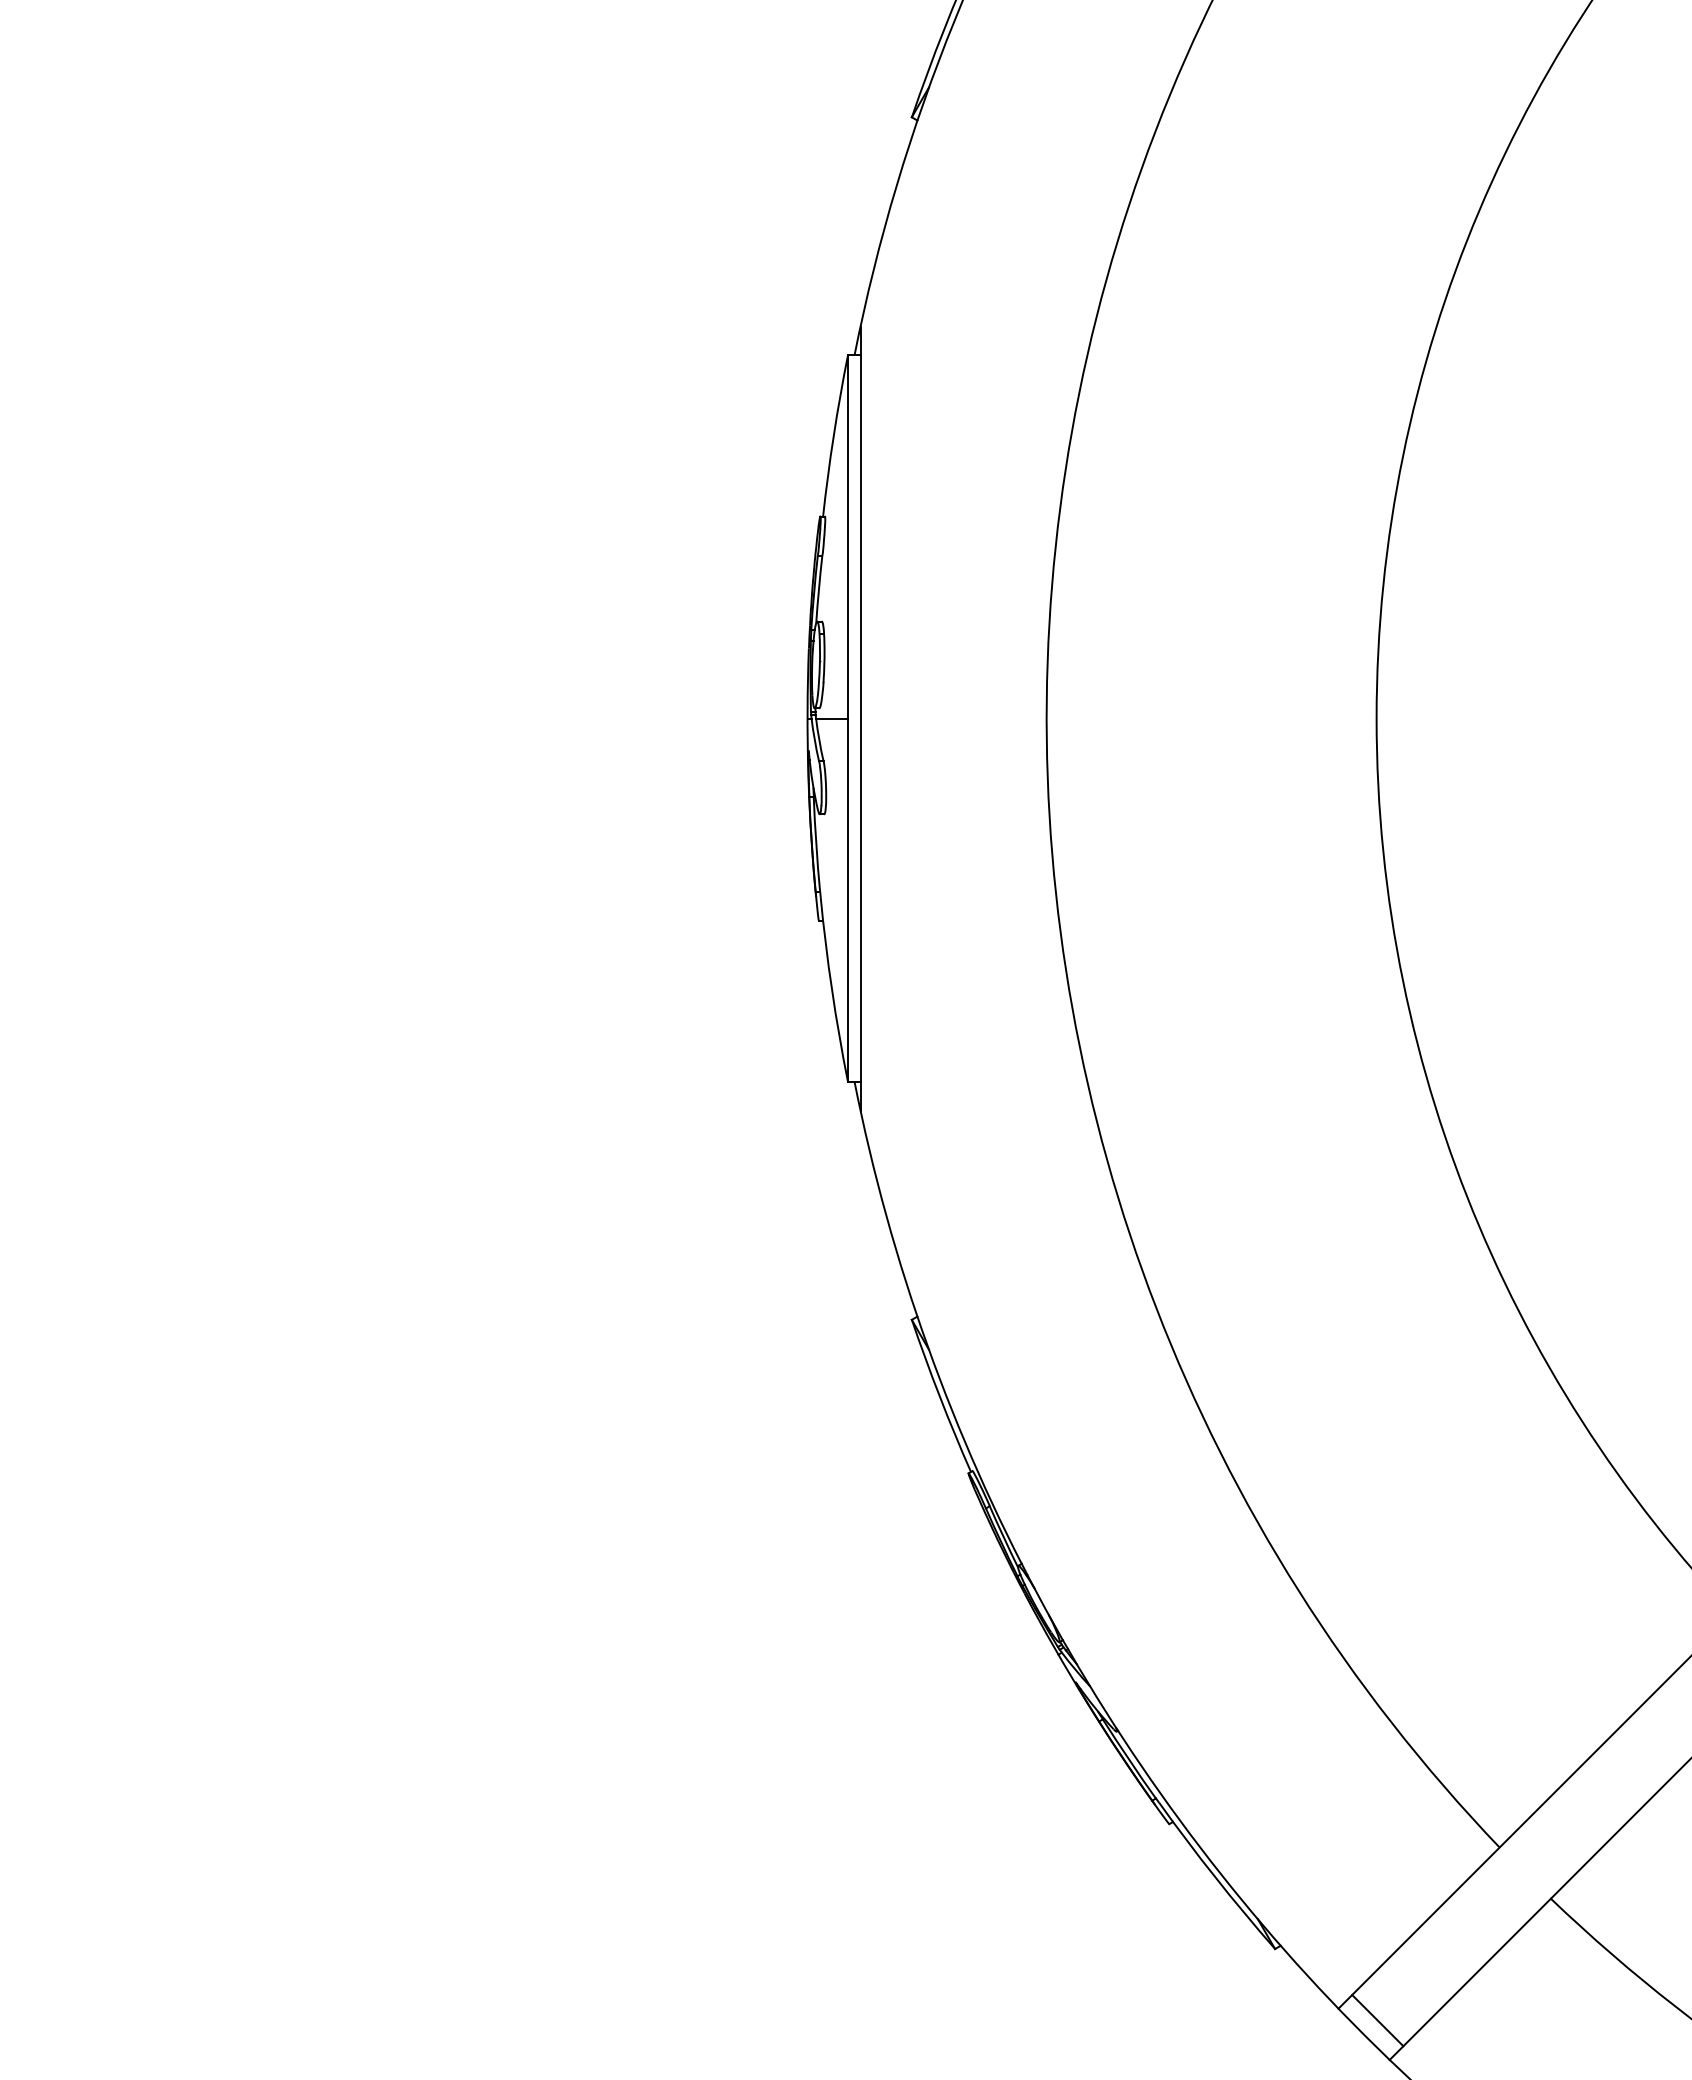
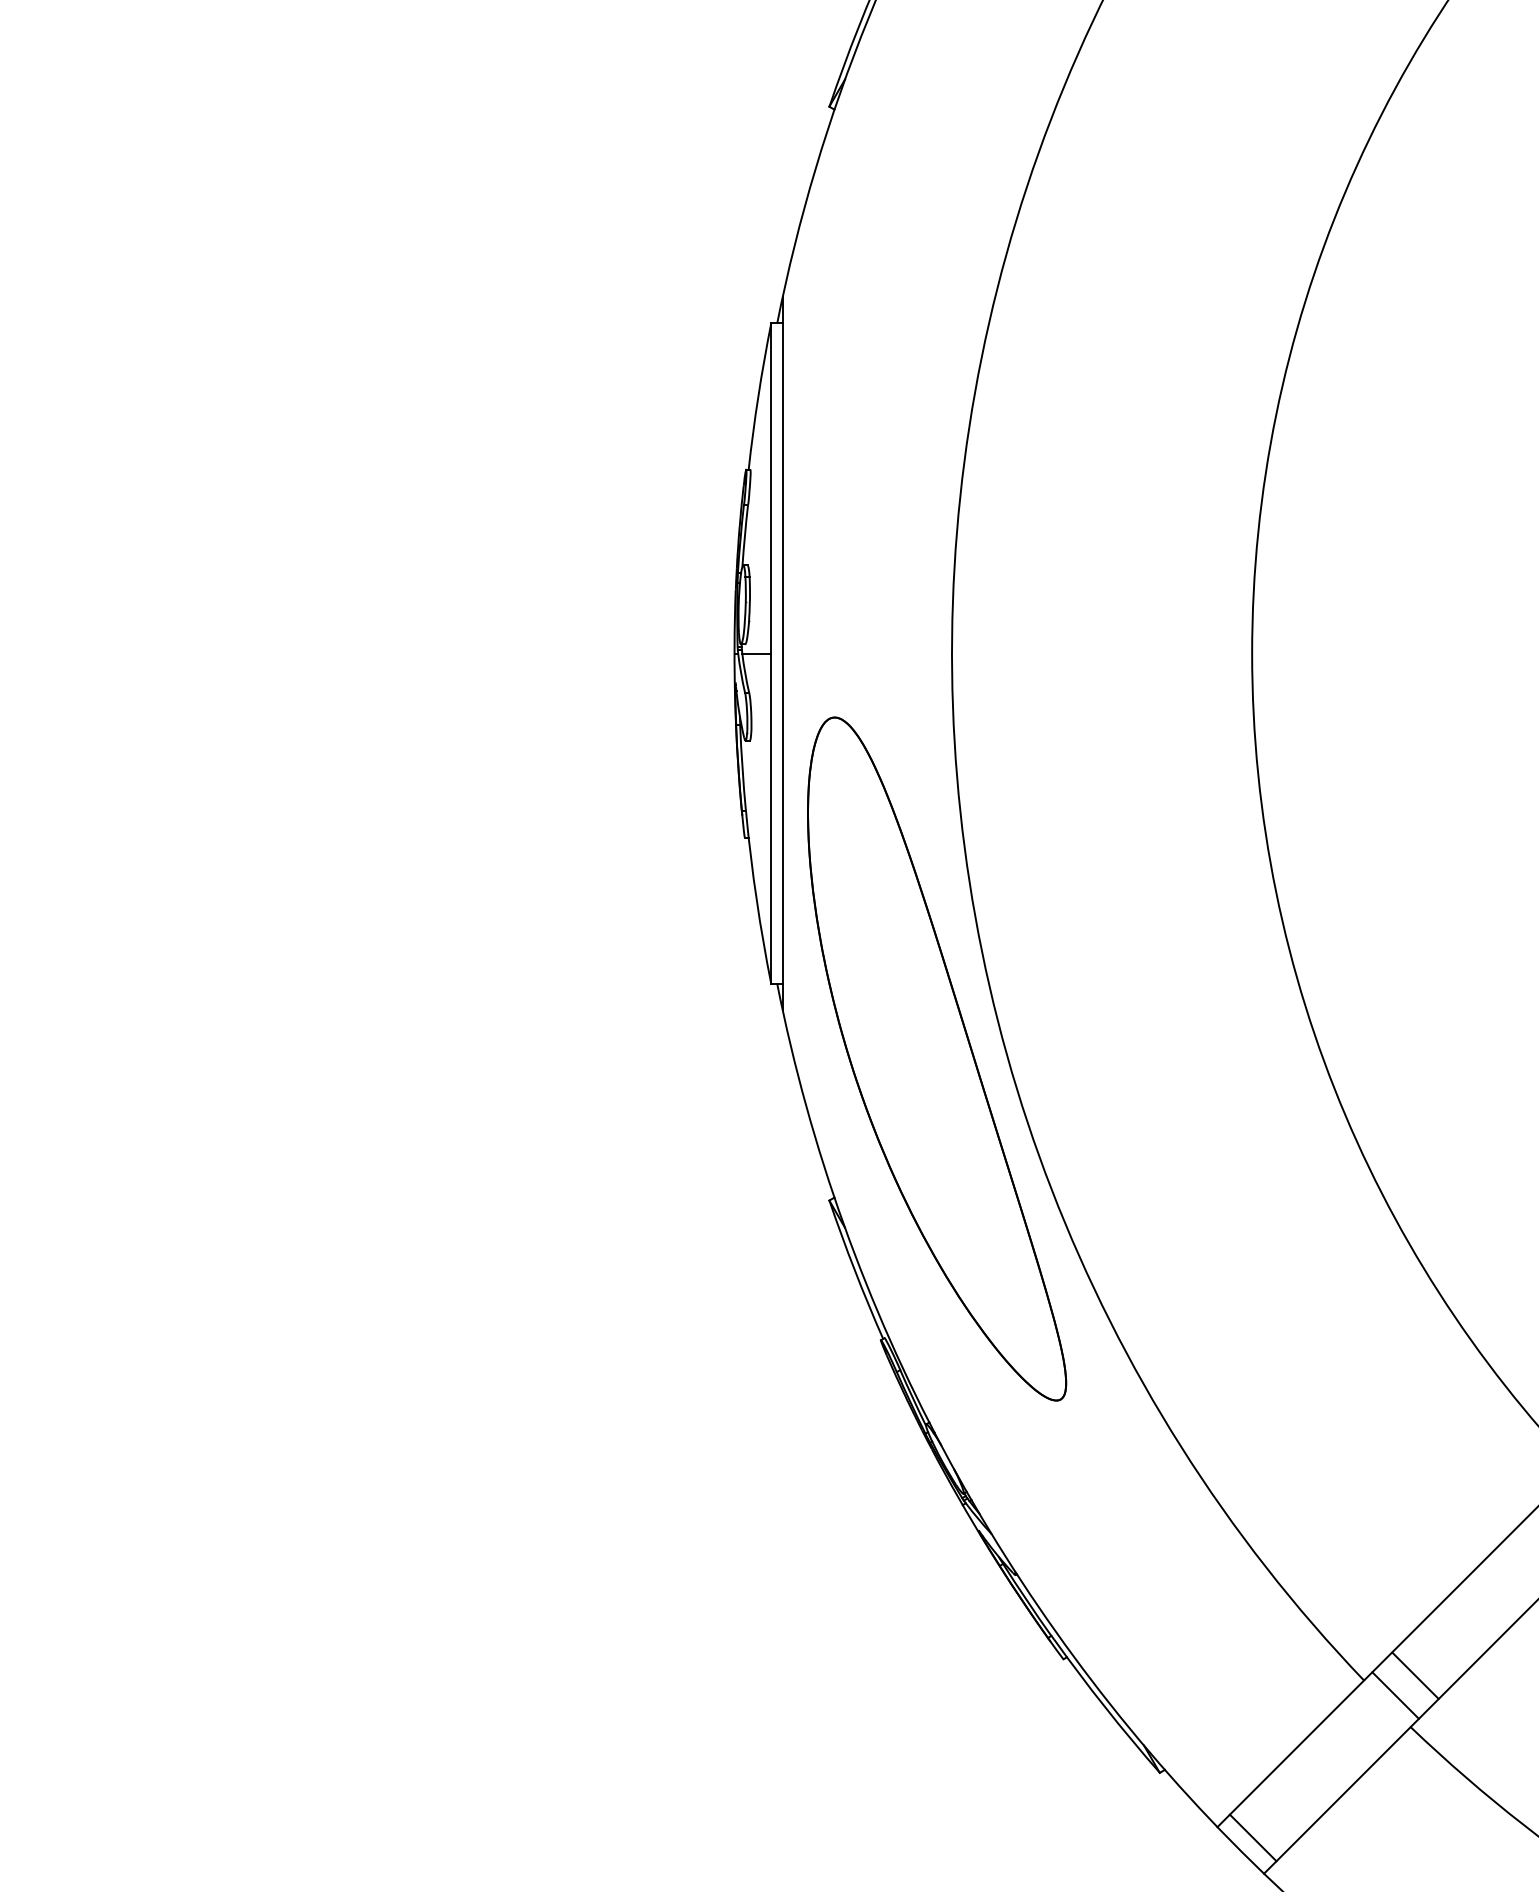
part: (1030, 1163) -> (937, 1058), added
line: (1555, 1841) -> (1414, 1675), added
line: (1533, 1863) -> (1394, 1695), added

